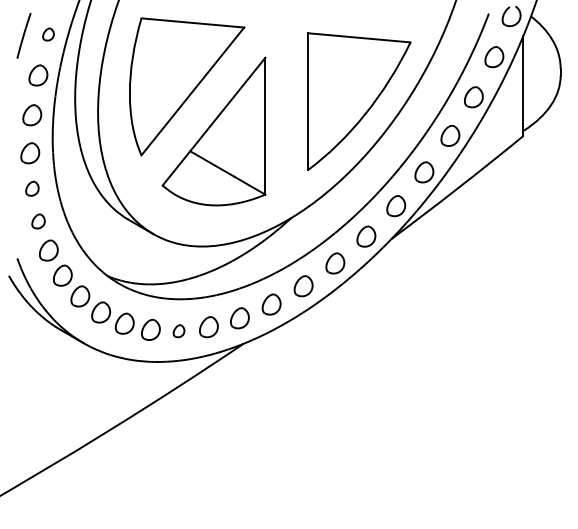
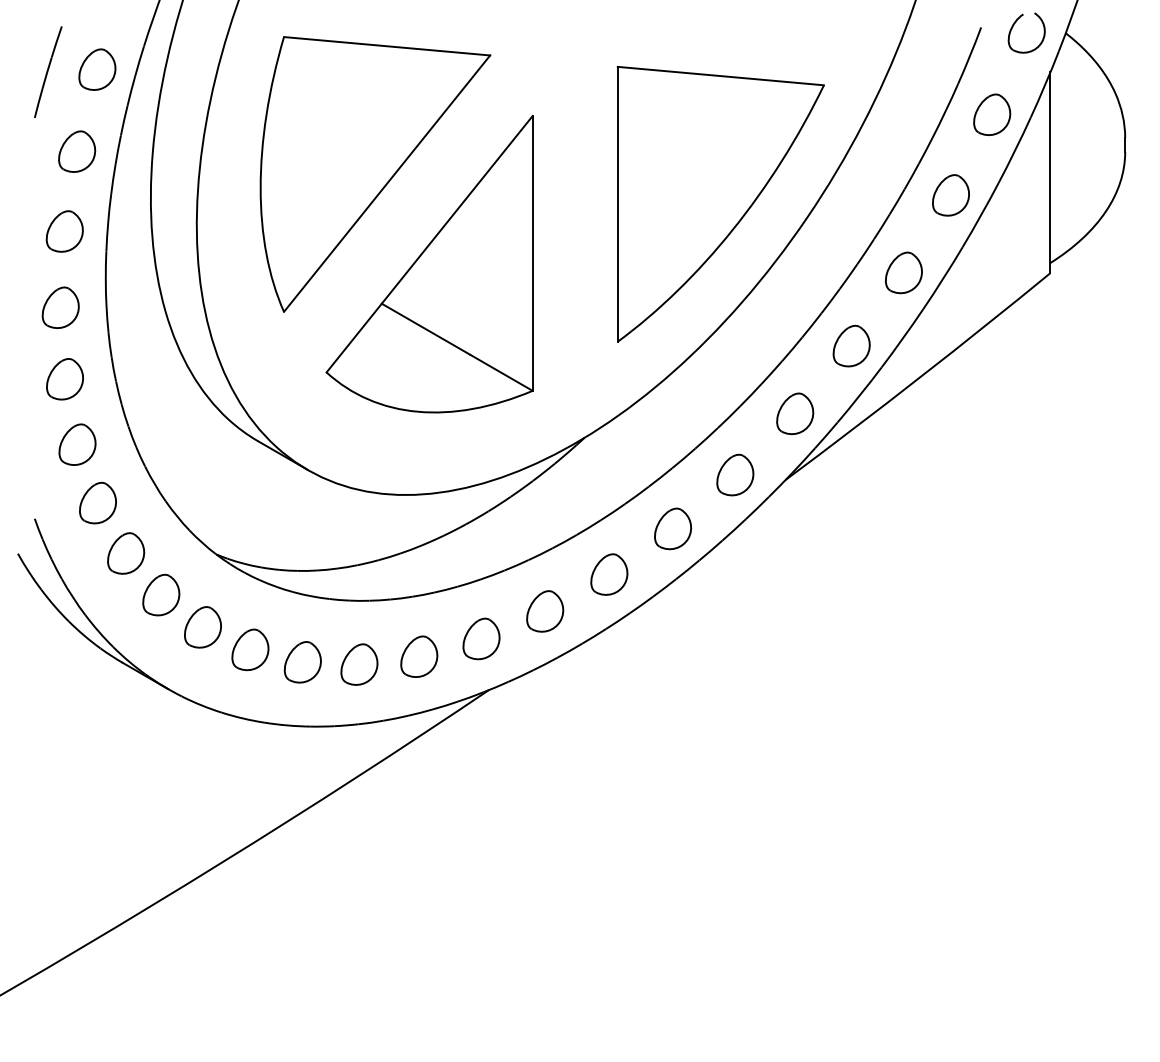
part: (48, 34) -> (97, 69), size x1.67
part: (32, 188) -> (65, 378), size x1.43
part: (38, 221) -> (77, 444), size x1.43
part: (178, 331) -> (358, 665), size x1.67

